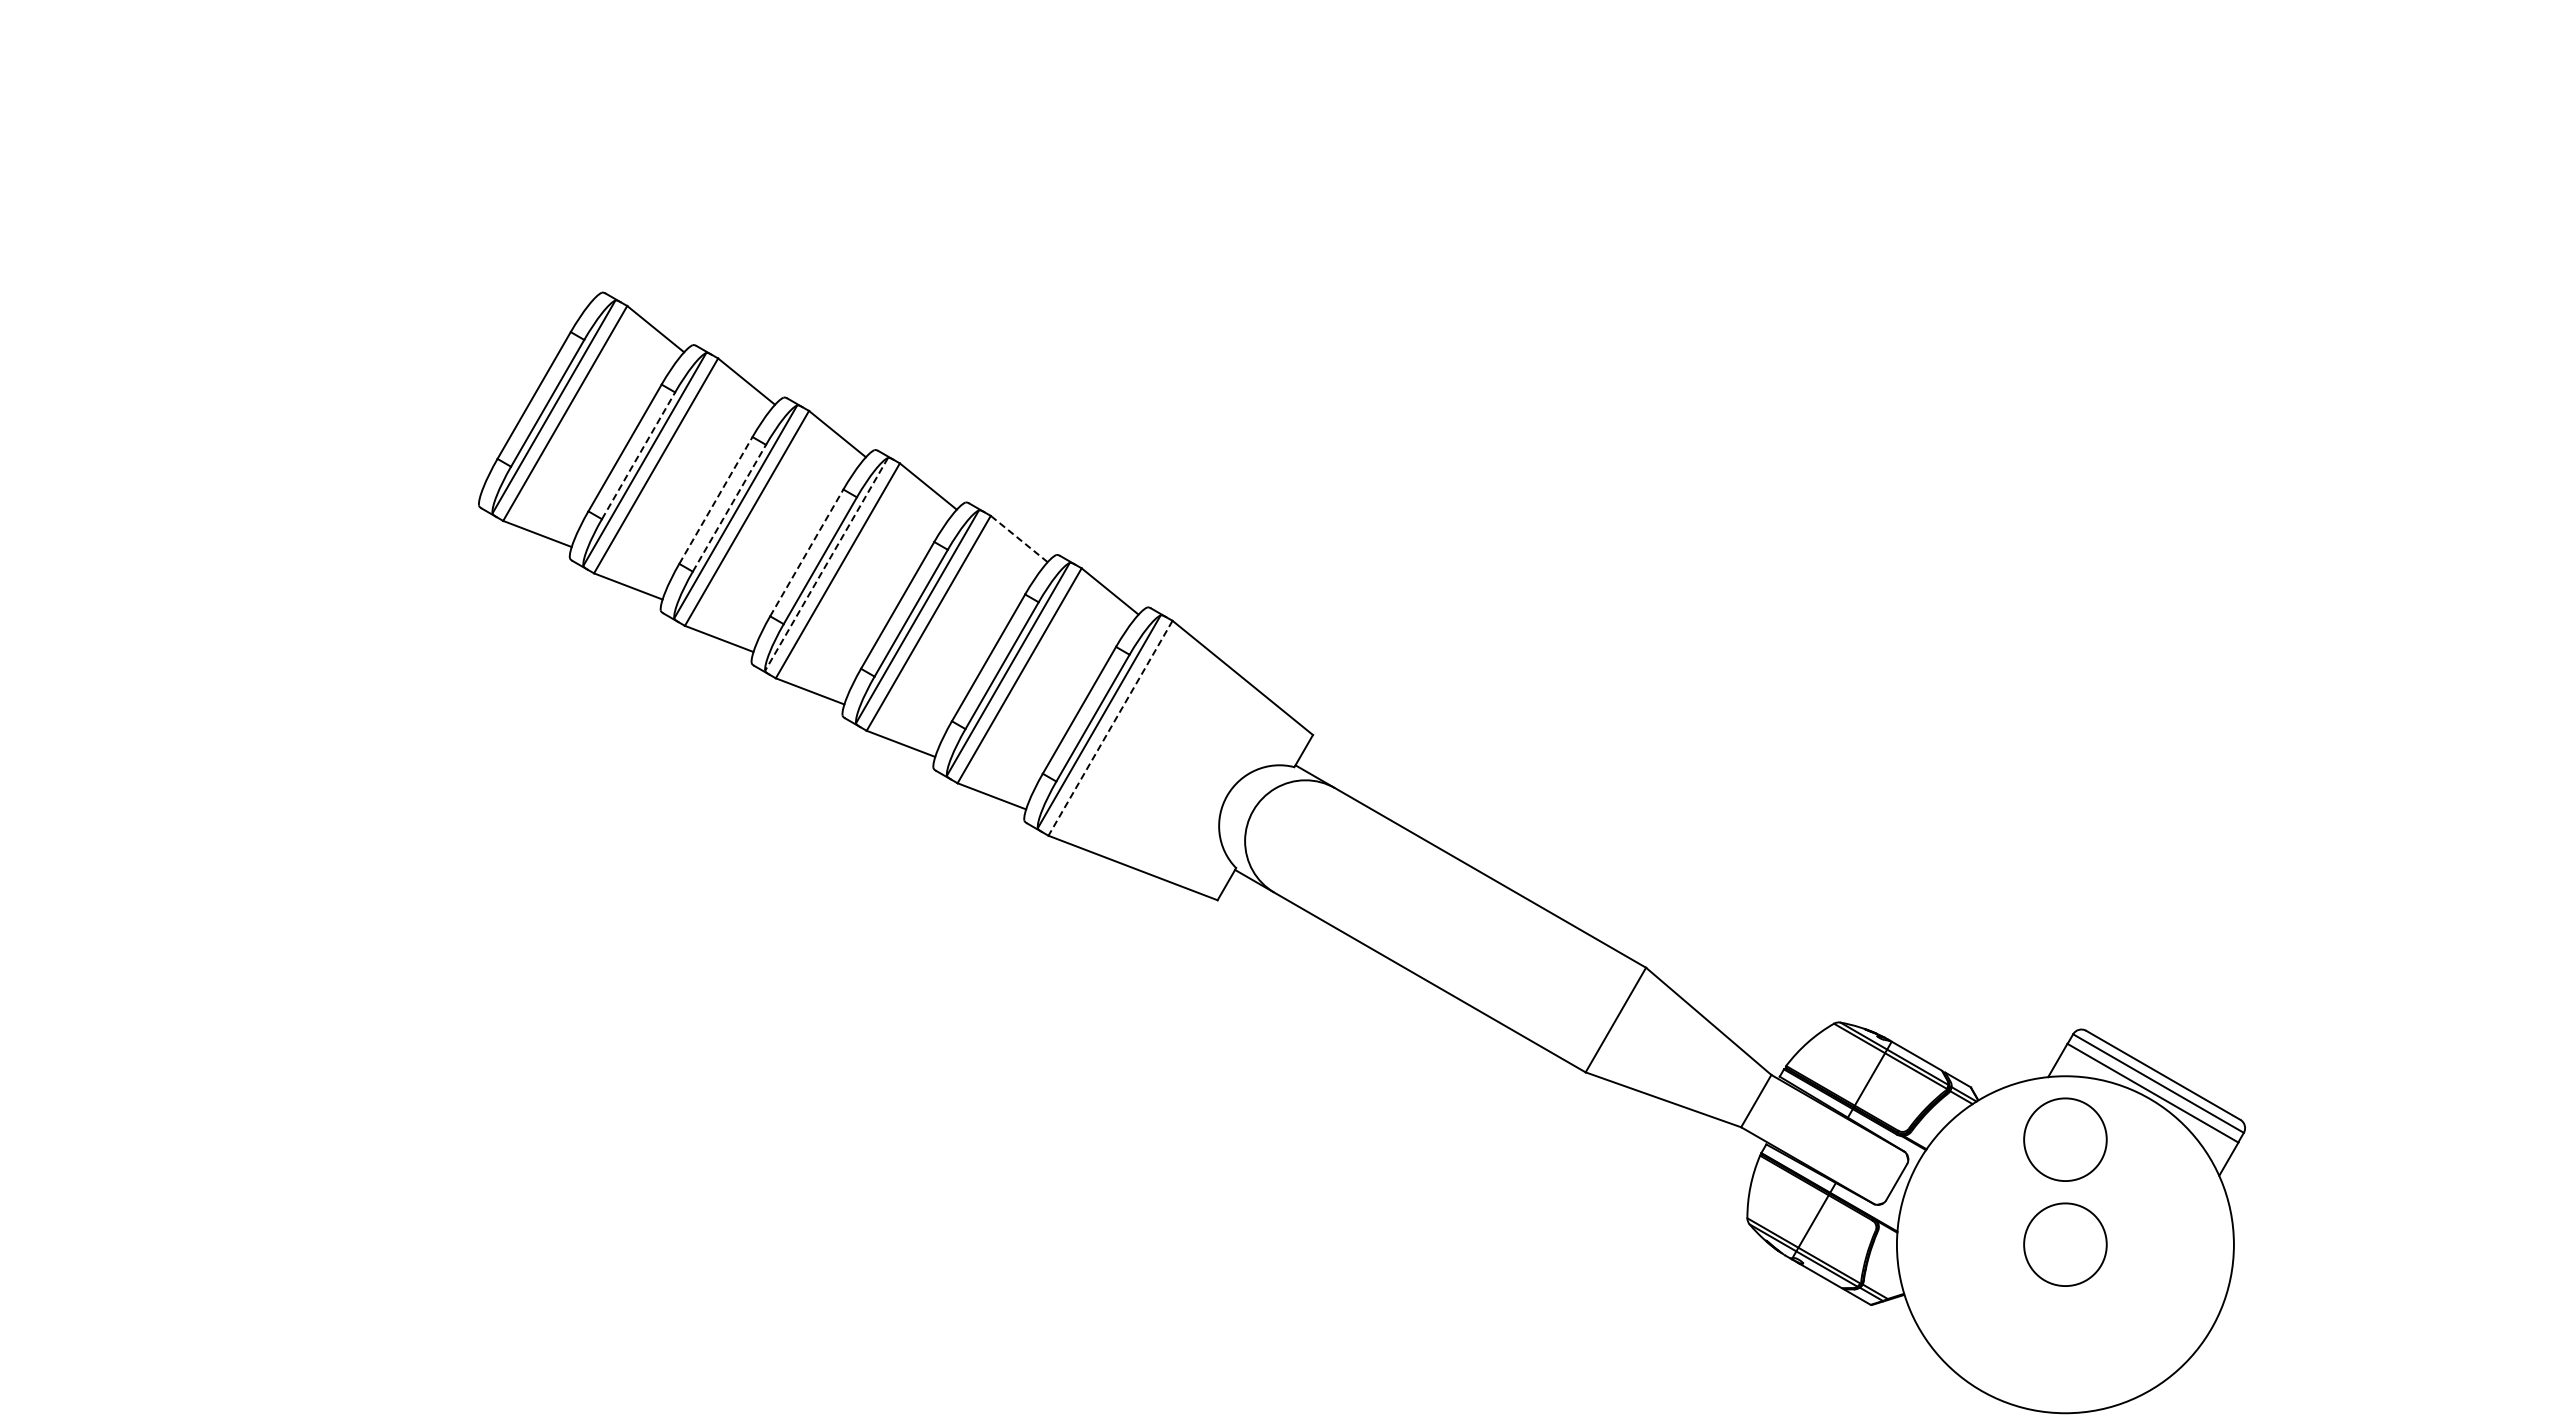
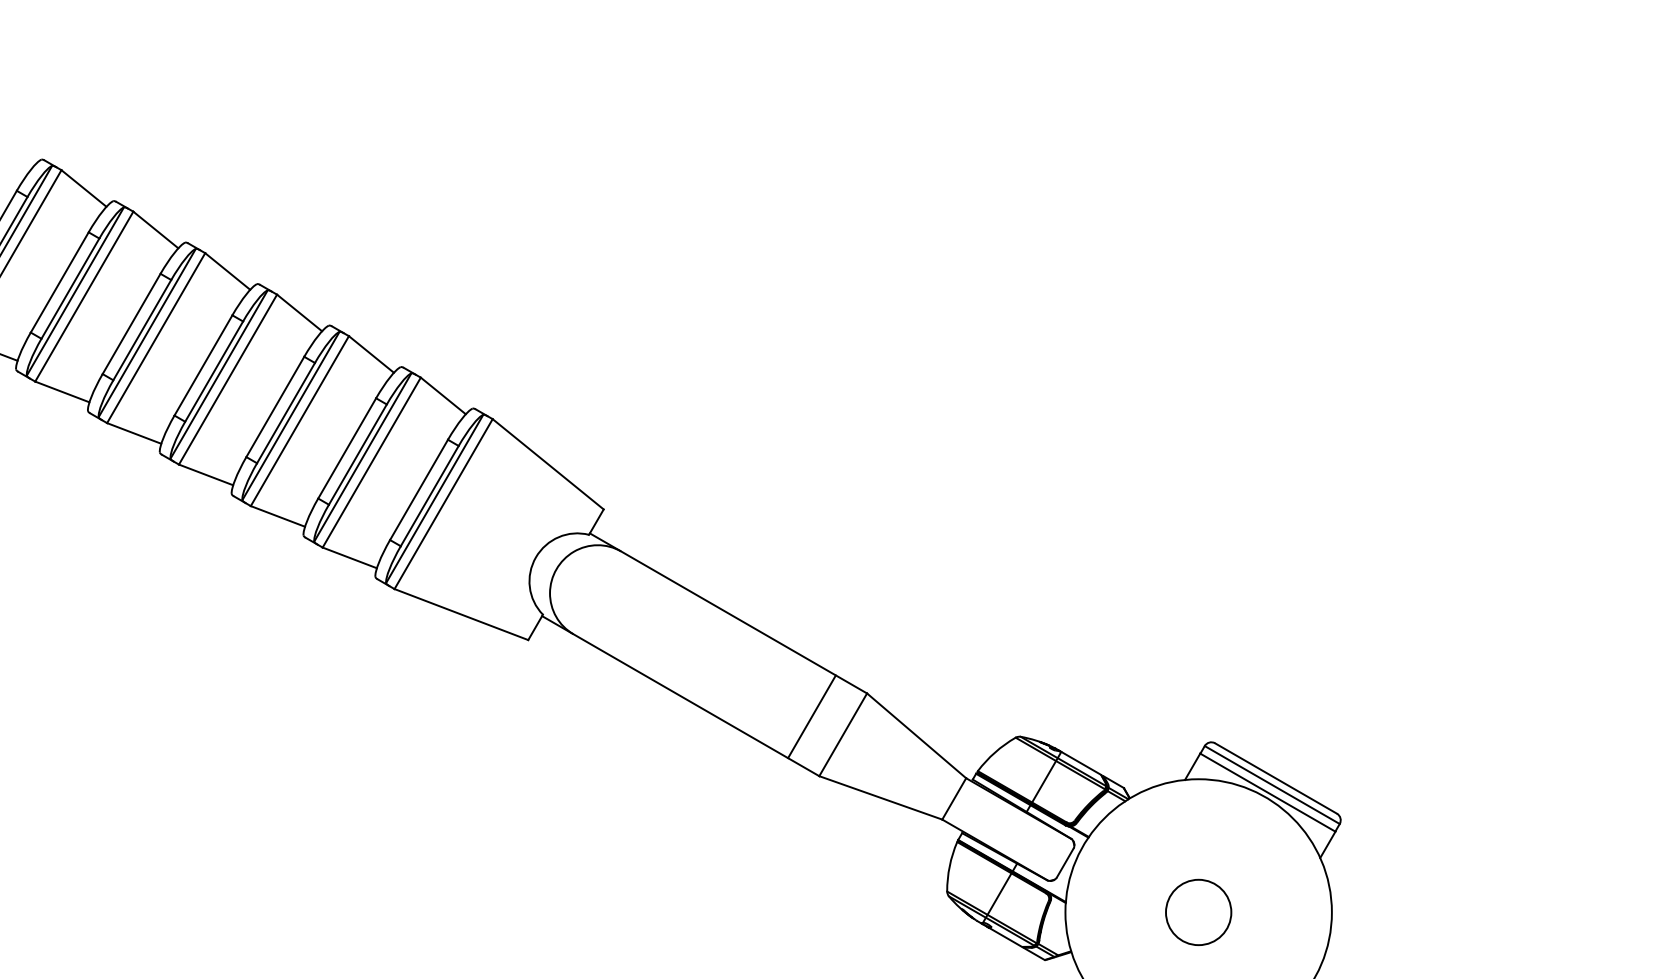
line: (638, 455) -> (70, 288), dashed -> solid
line: (716, 500) -> (132, 323), dashed -> solid
line: (729, 507) -> (142, 329), dashed -> solid
line: (1019, 539) -> (371, 354), dashed -> solid
line: (807, 552) -> (204, 365), dashed -> solid
line: (826, 564) -> (219, 374), dashed -> solid
line: (1110, 728) -> (443, 504), dashed -> solid
line: (1576, 996) -> (812, 716), added
circle: (2065, 1139) -> (1198, 829), removed

